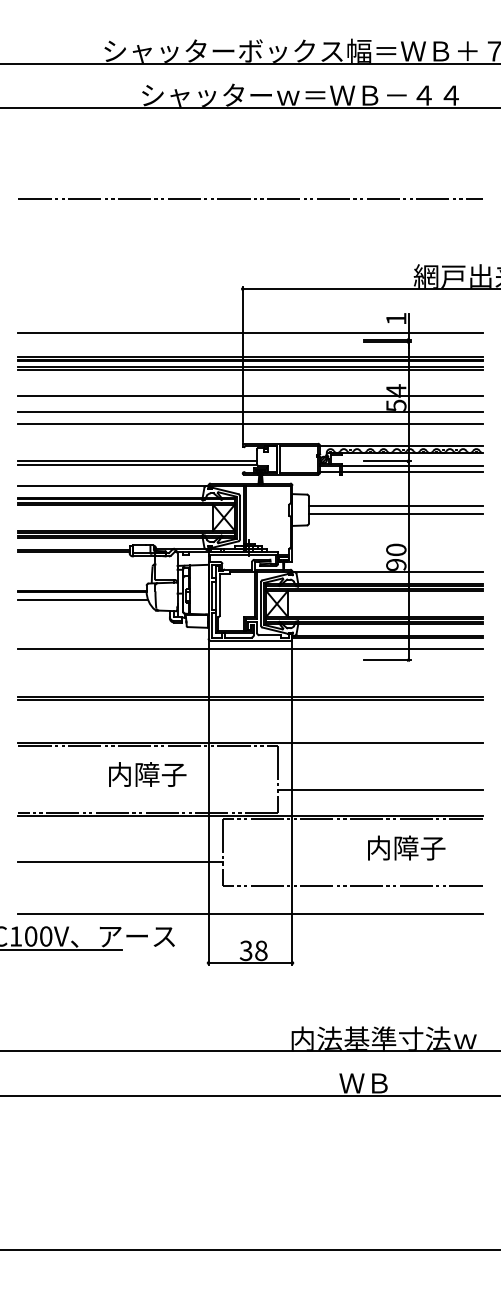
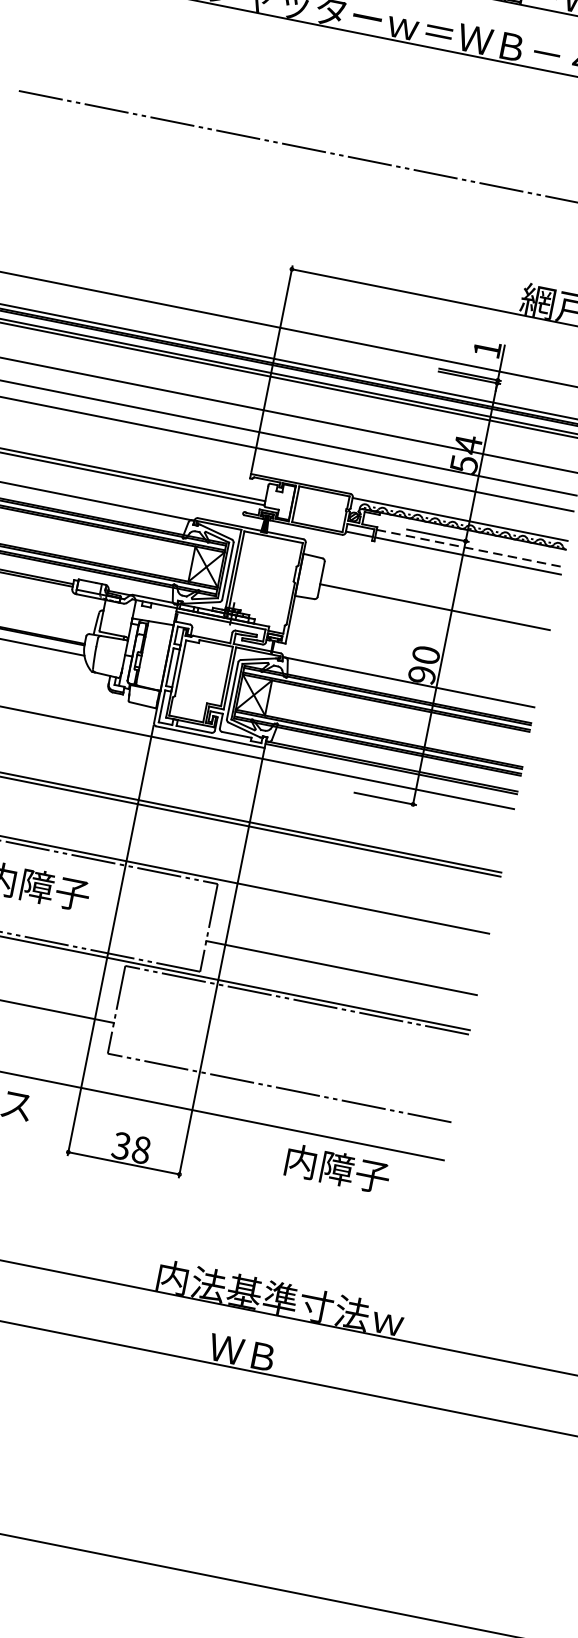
line: (412, 466) -> (469, 549), solid -> dashed
line: (395, 506) -> (436, 597), removed
text: (406, 847) -> (337, 1168), moved

